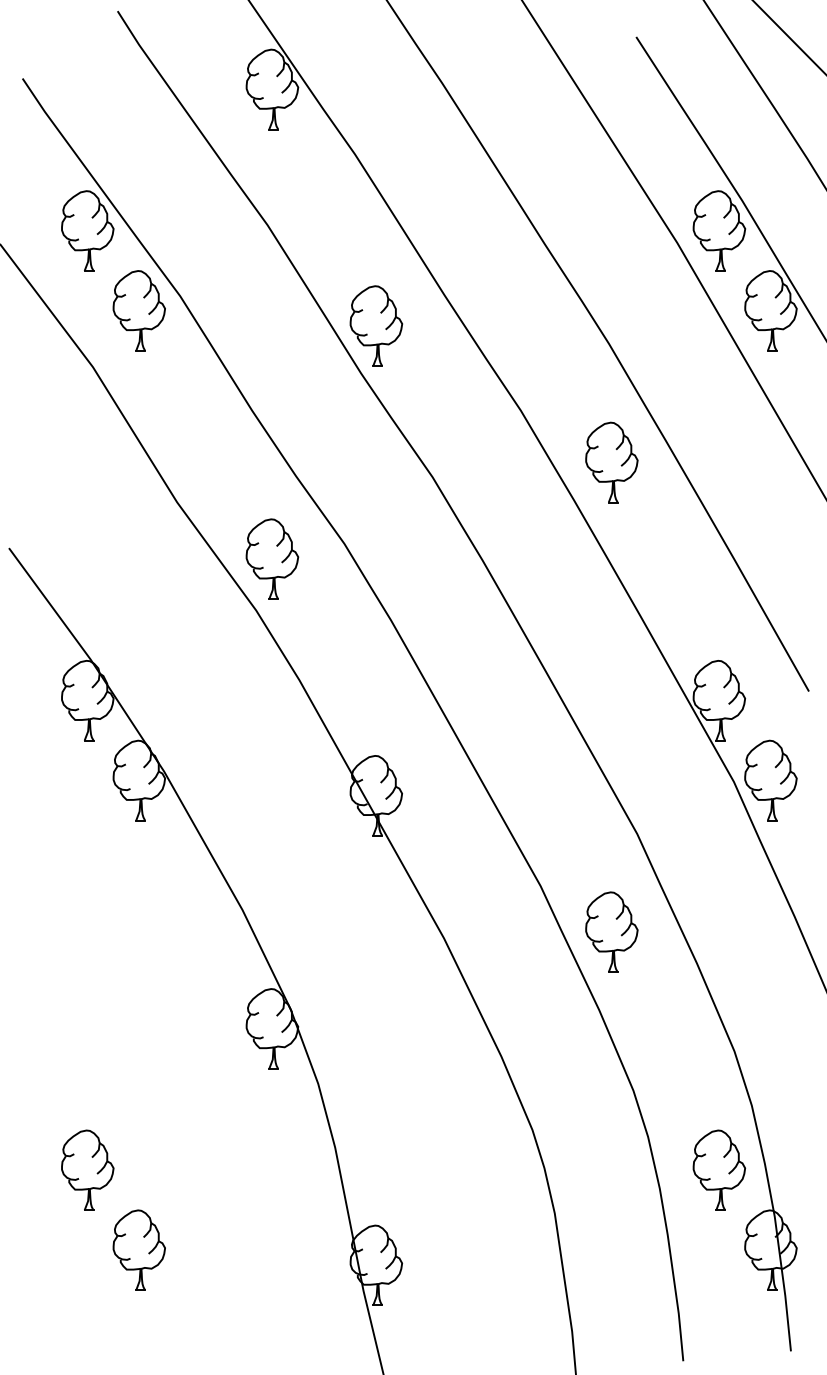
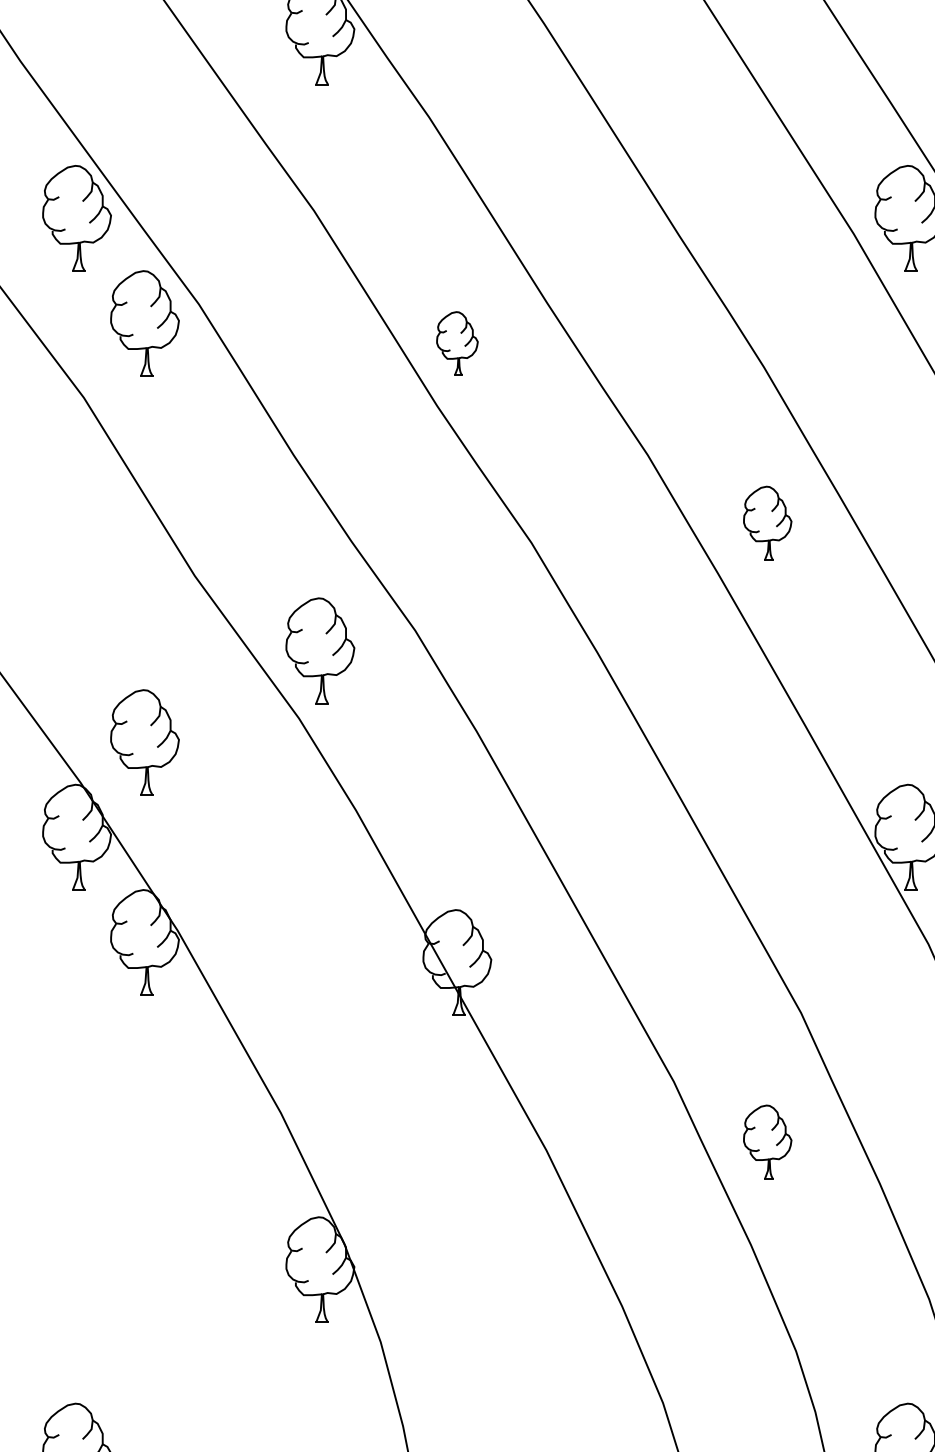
part: (376, 325) -> (457, 342), size x0.6
part: (611, 462) -> (767, 523), size x0.7
part: (138, 628) -> (143, 742), added
part: (611, 931) -> (767, 1141), size x0.7

